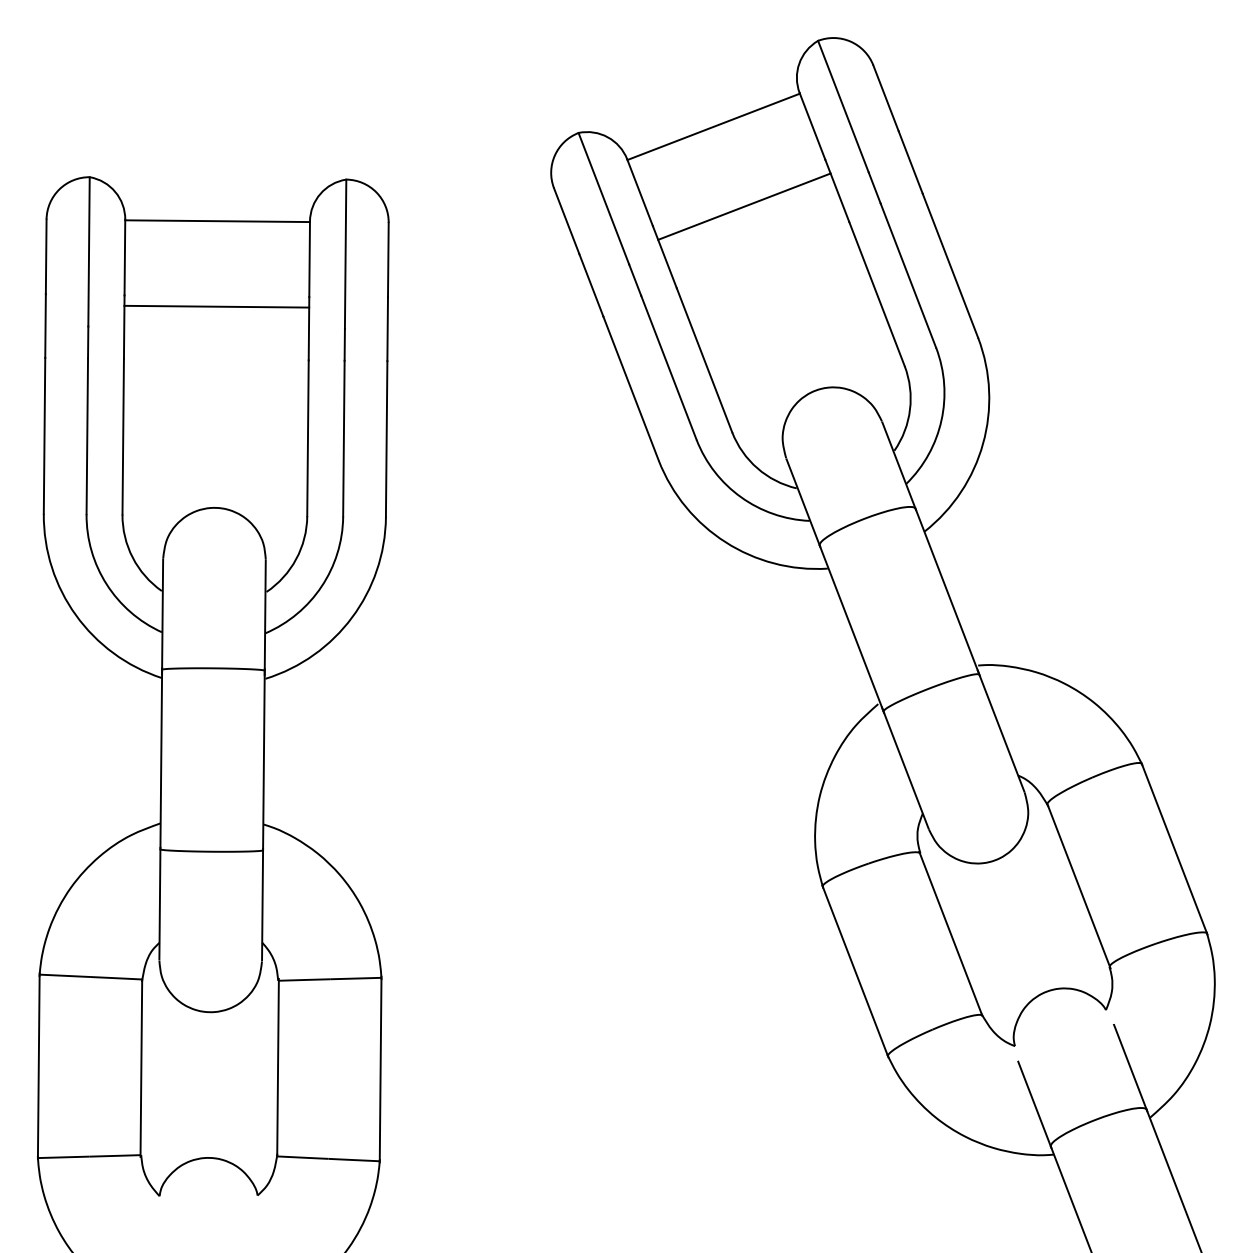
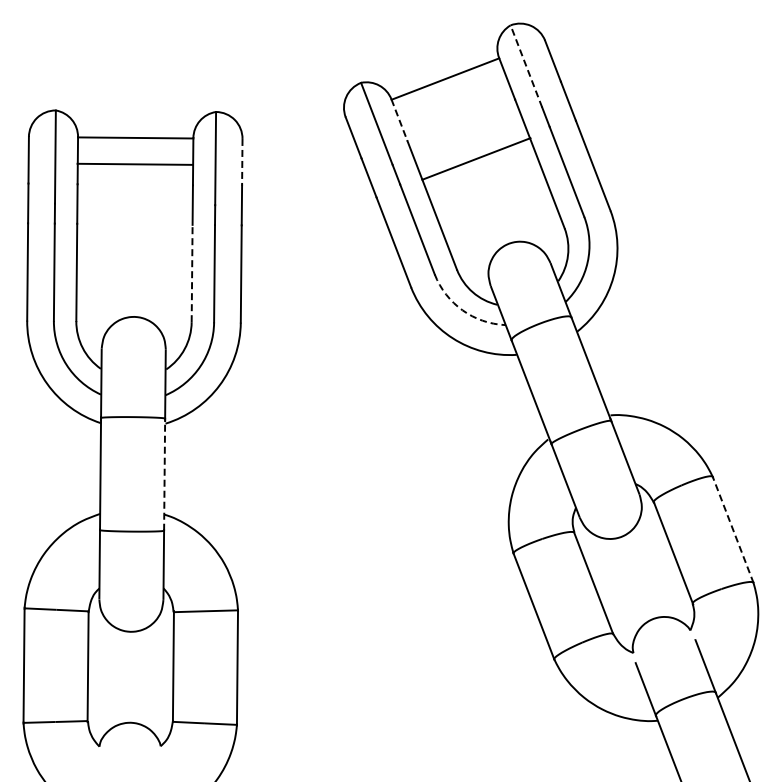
line: (843, 106) -> (526, 66), solid -> dashed
line: (640, 193) -> (399, 120), solid -> dashed
line: (744, 206) -> (476, 158), moved
line: (388, 260) -> (242, 162), solid -> dashed
line: (215, 305) -> (134, 163), moved
line: (308, 438) -> (192, 273), solid -> dashed
arc: (741, 497) -> (462, 310), solid -> dashed
line: (263, 760) -> (164, 474), solid -> dashed
line: (1173, 848) -> (732, 529), solid -> dashed

